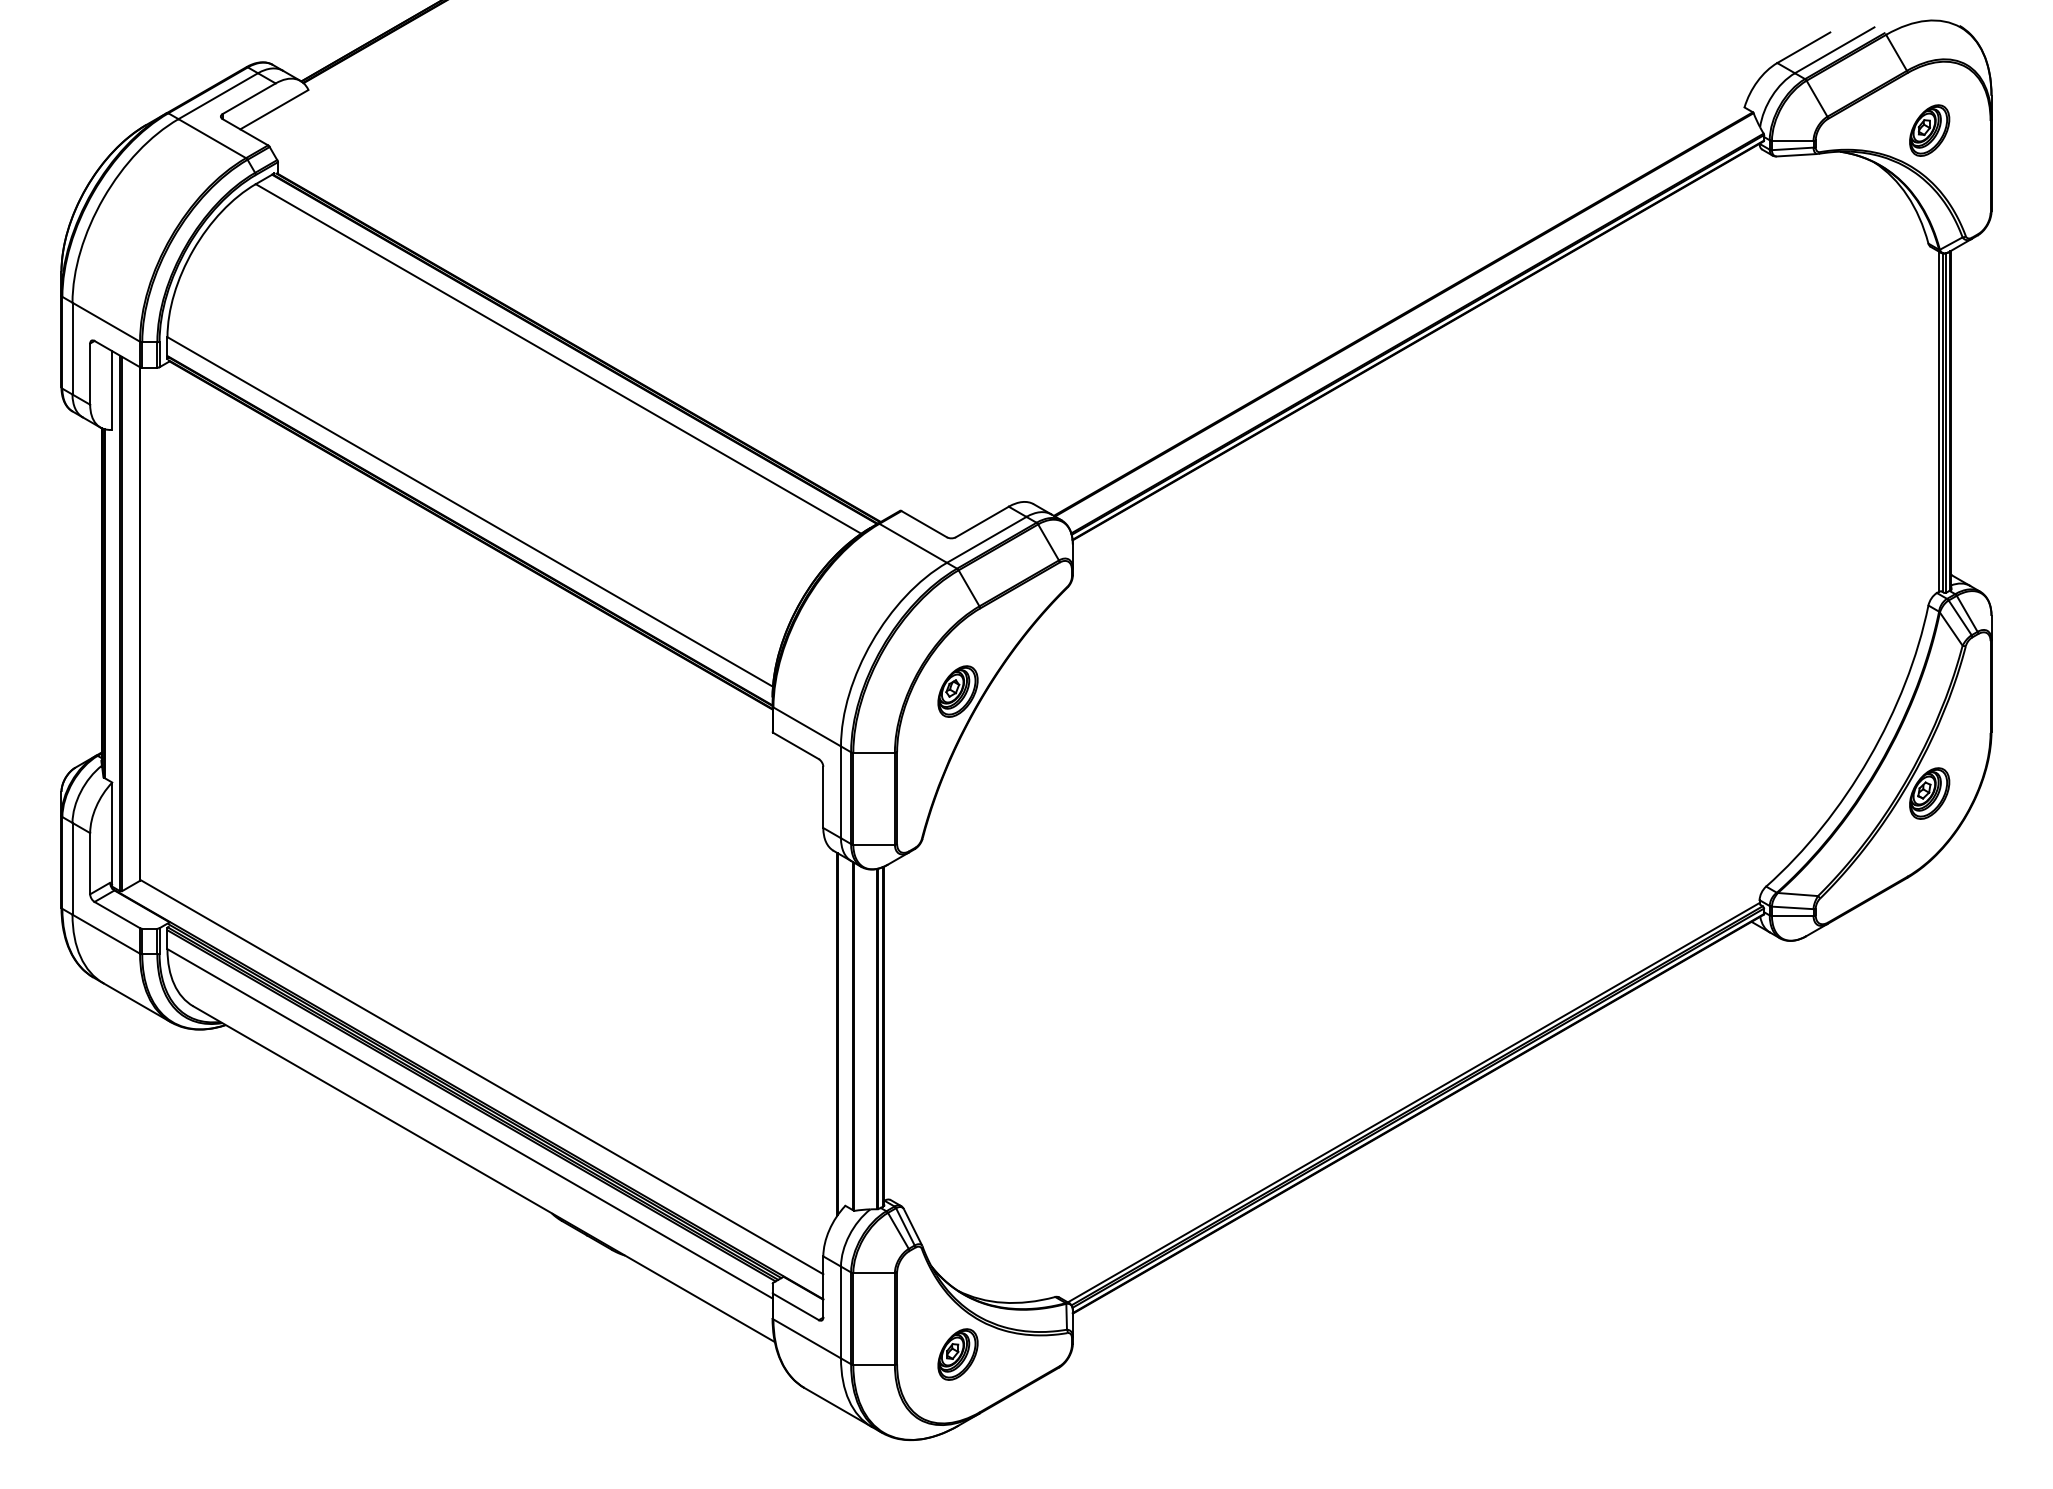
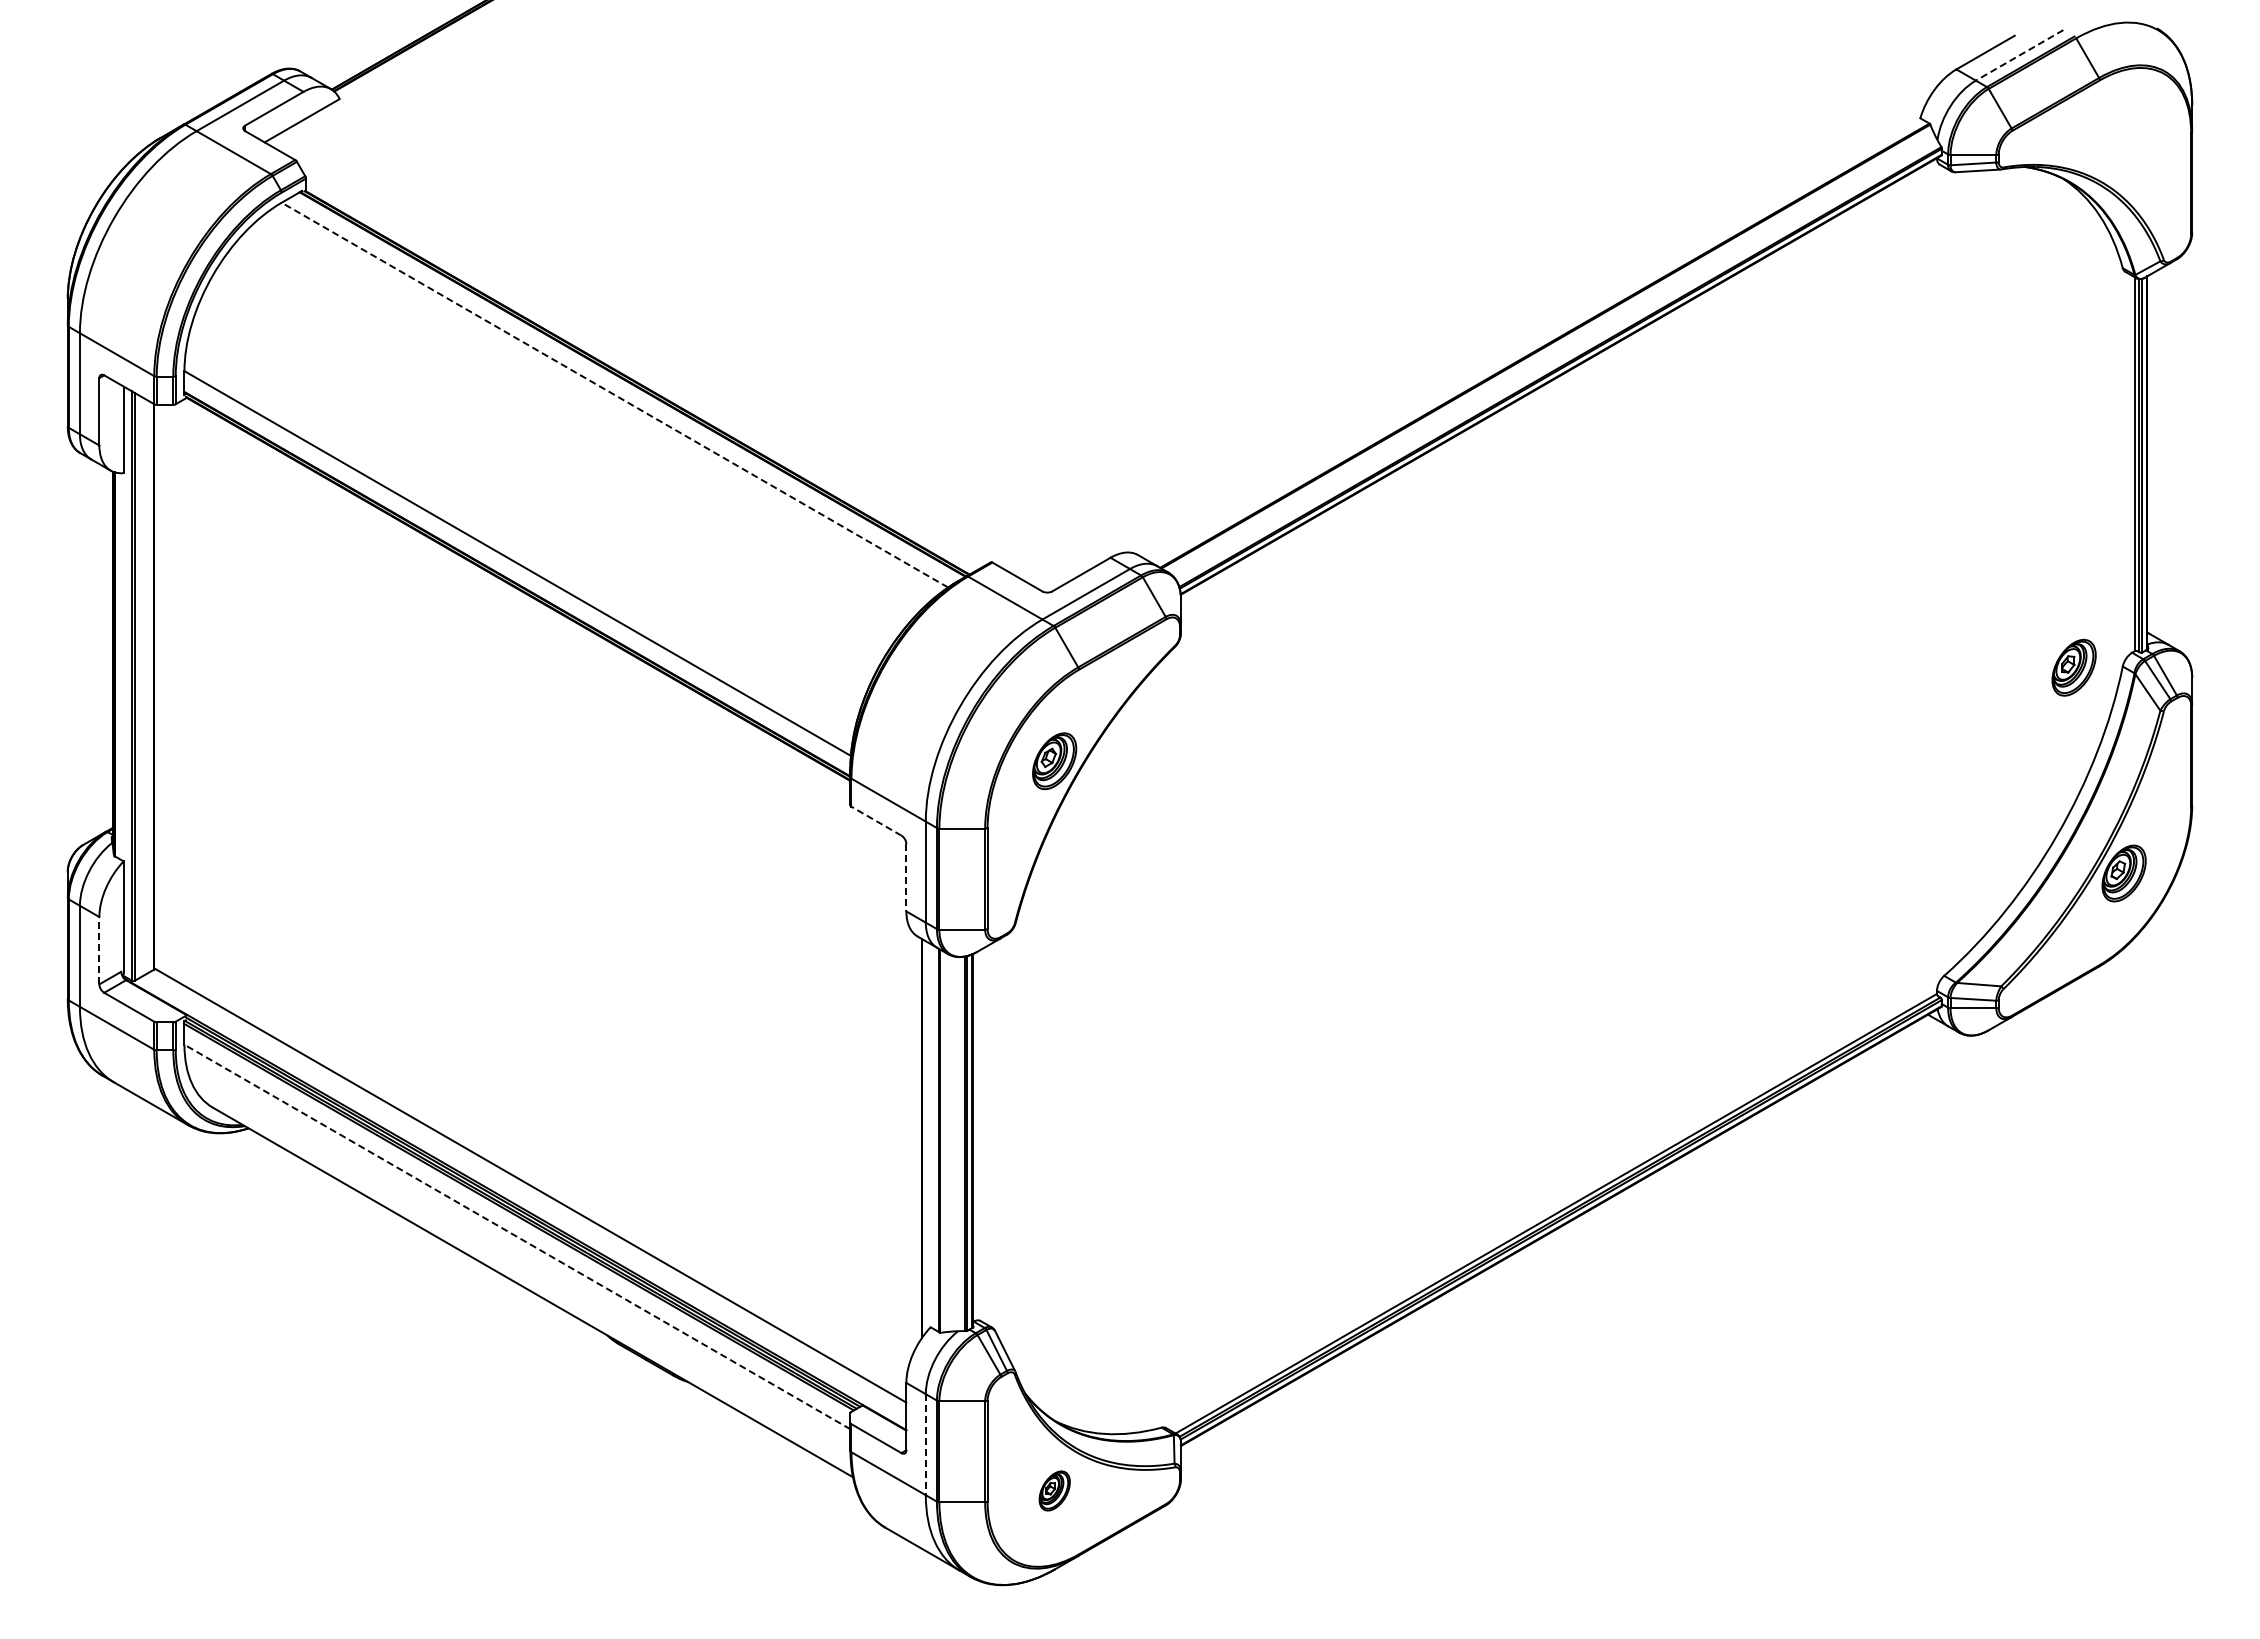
line: (1834, 50) -> (2019, 55), solid -> dashed
part: (1929, 130) -> (2073, 667), moved
line: (558, 359) -> (614, 395), solid -> dashed
line: (796, 746) -> (876, 821), solid -> dashed
line: (823, 797) -> (906, 877), solid -> dashed
line: (90, 863) -> (99, 950), solid -> dashed
line: (470, 1124) -> (517, 1237), solid -> dashed
line: (840, 1312) -> (925, 1444), solid -> dashed
part: (957, 1354) -> (1054, 1490), size x0.7

